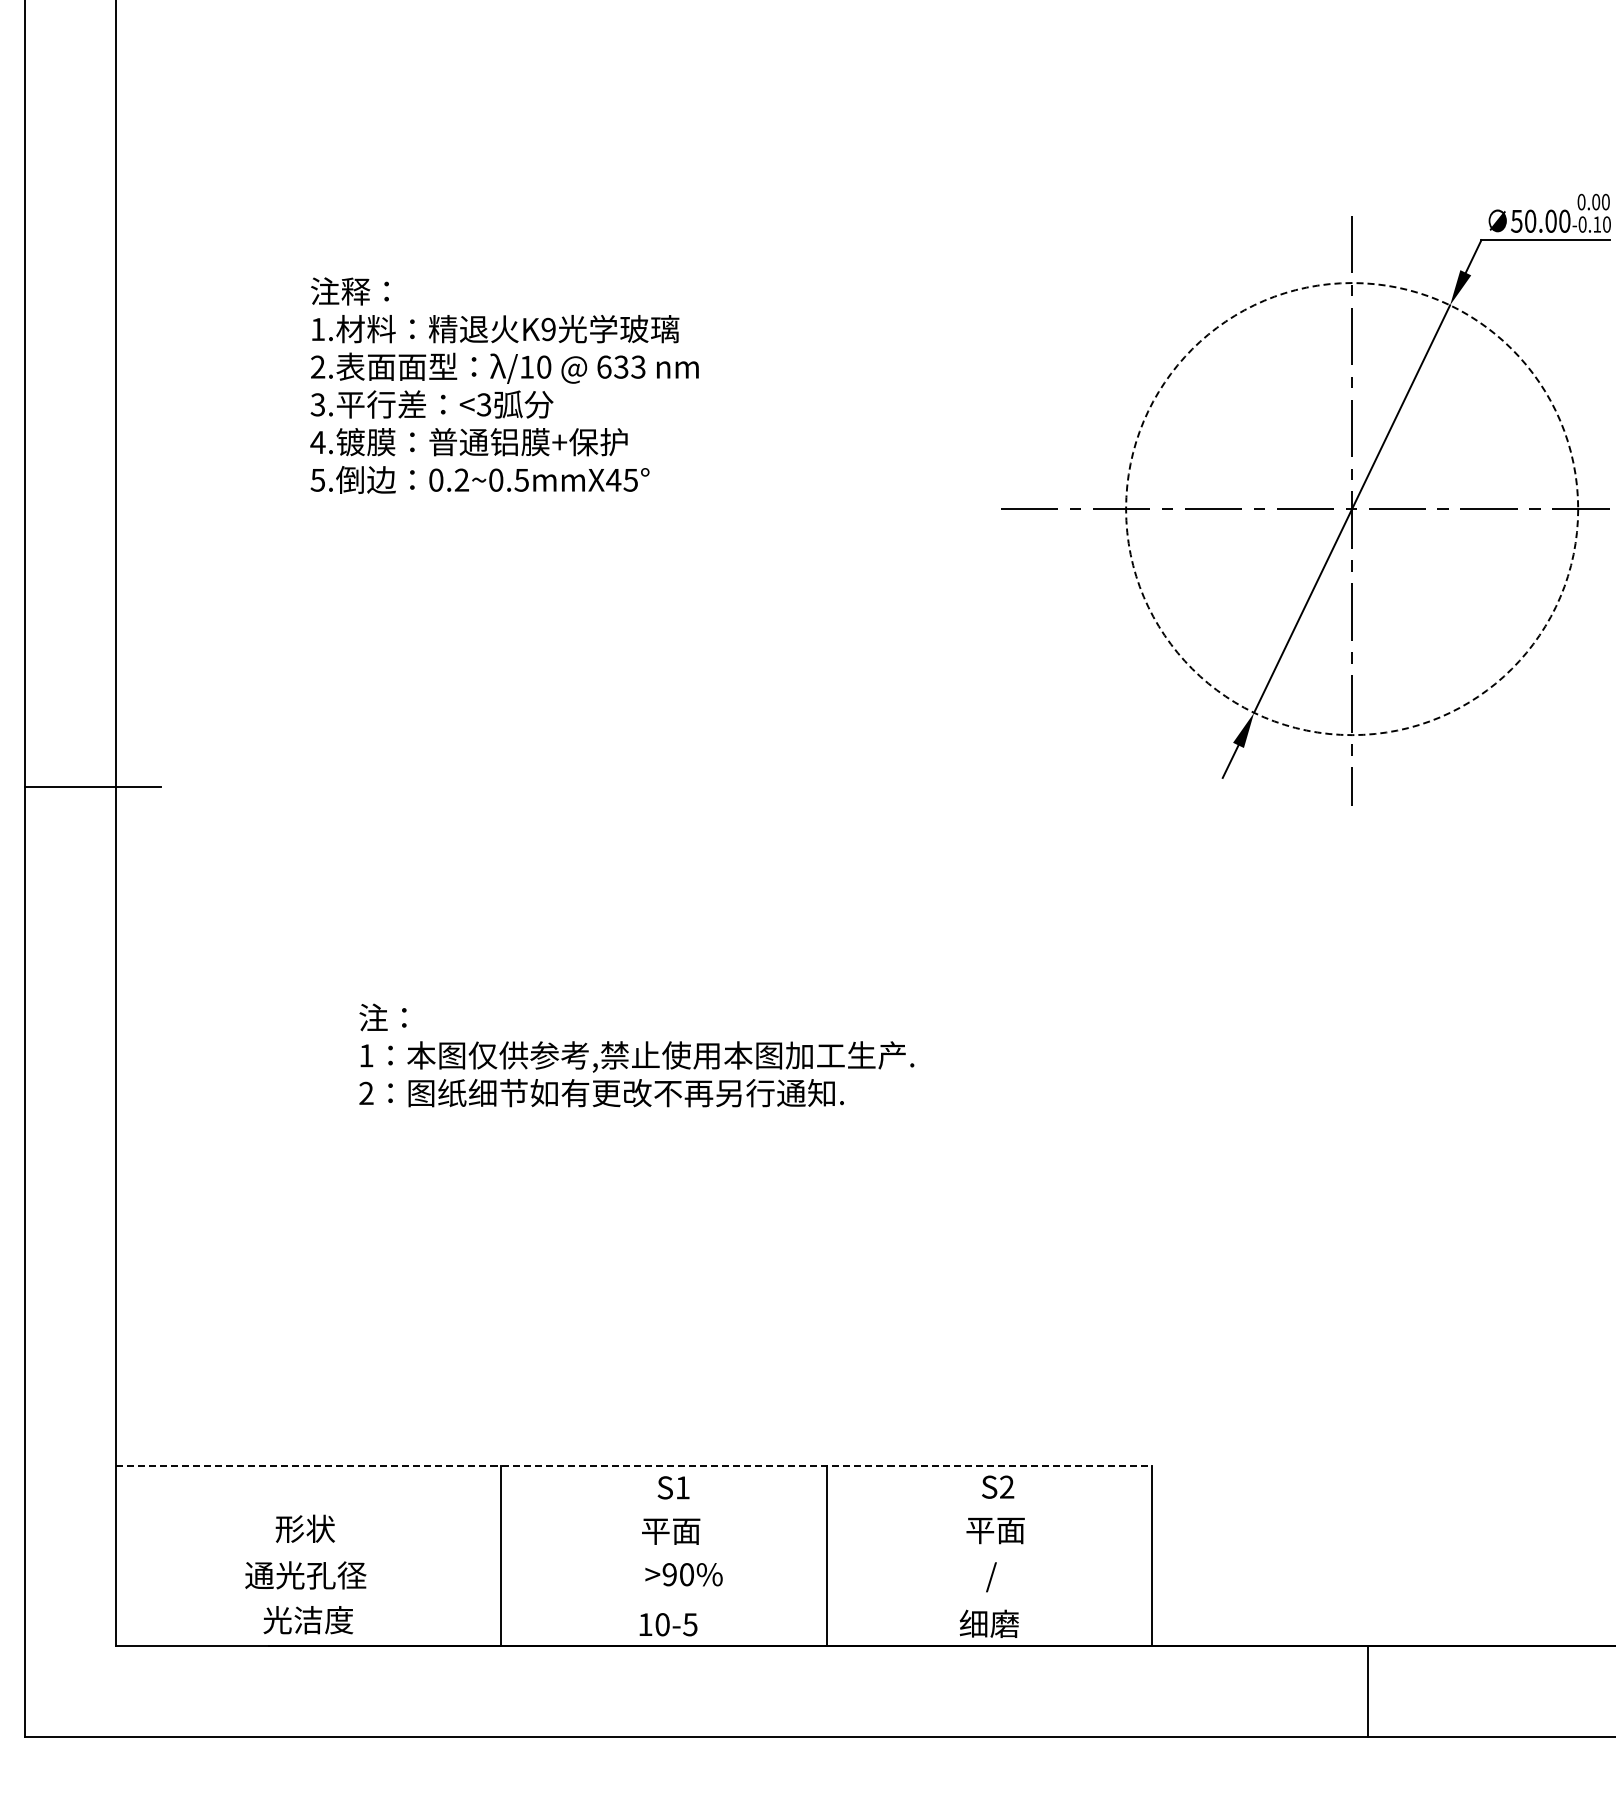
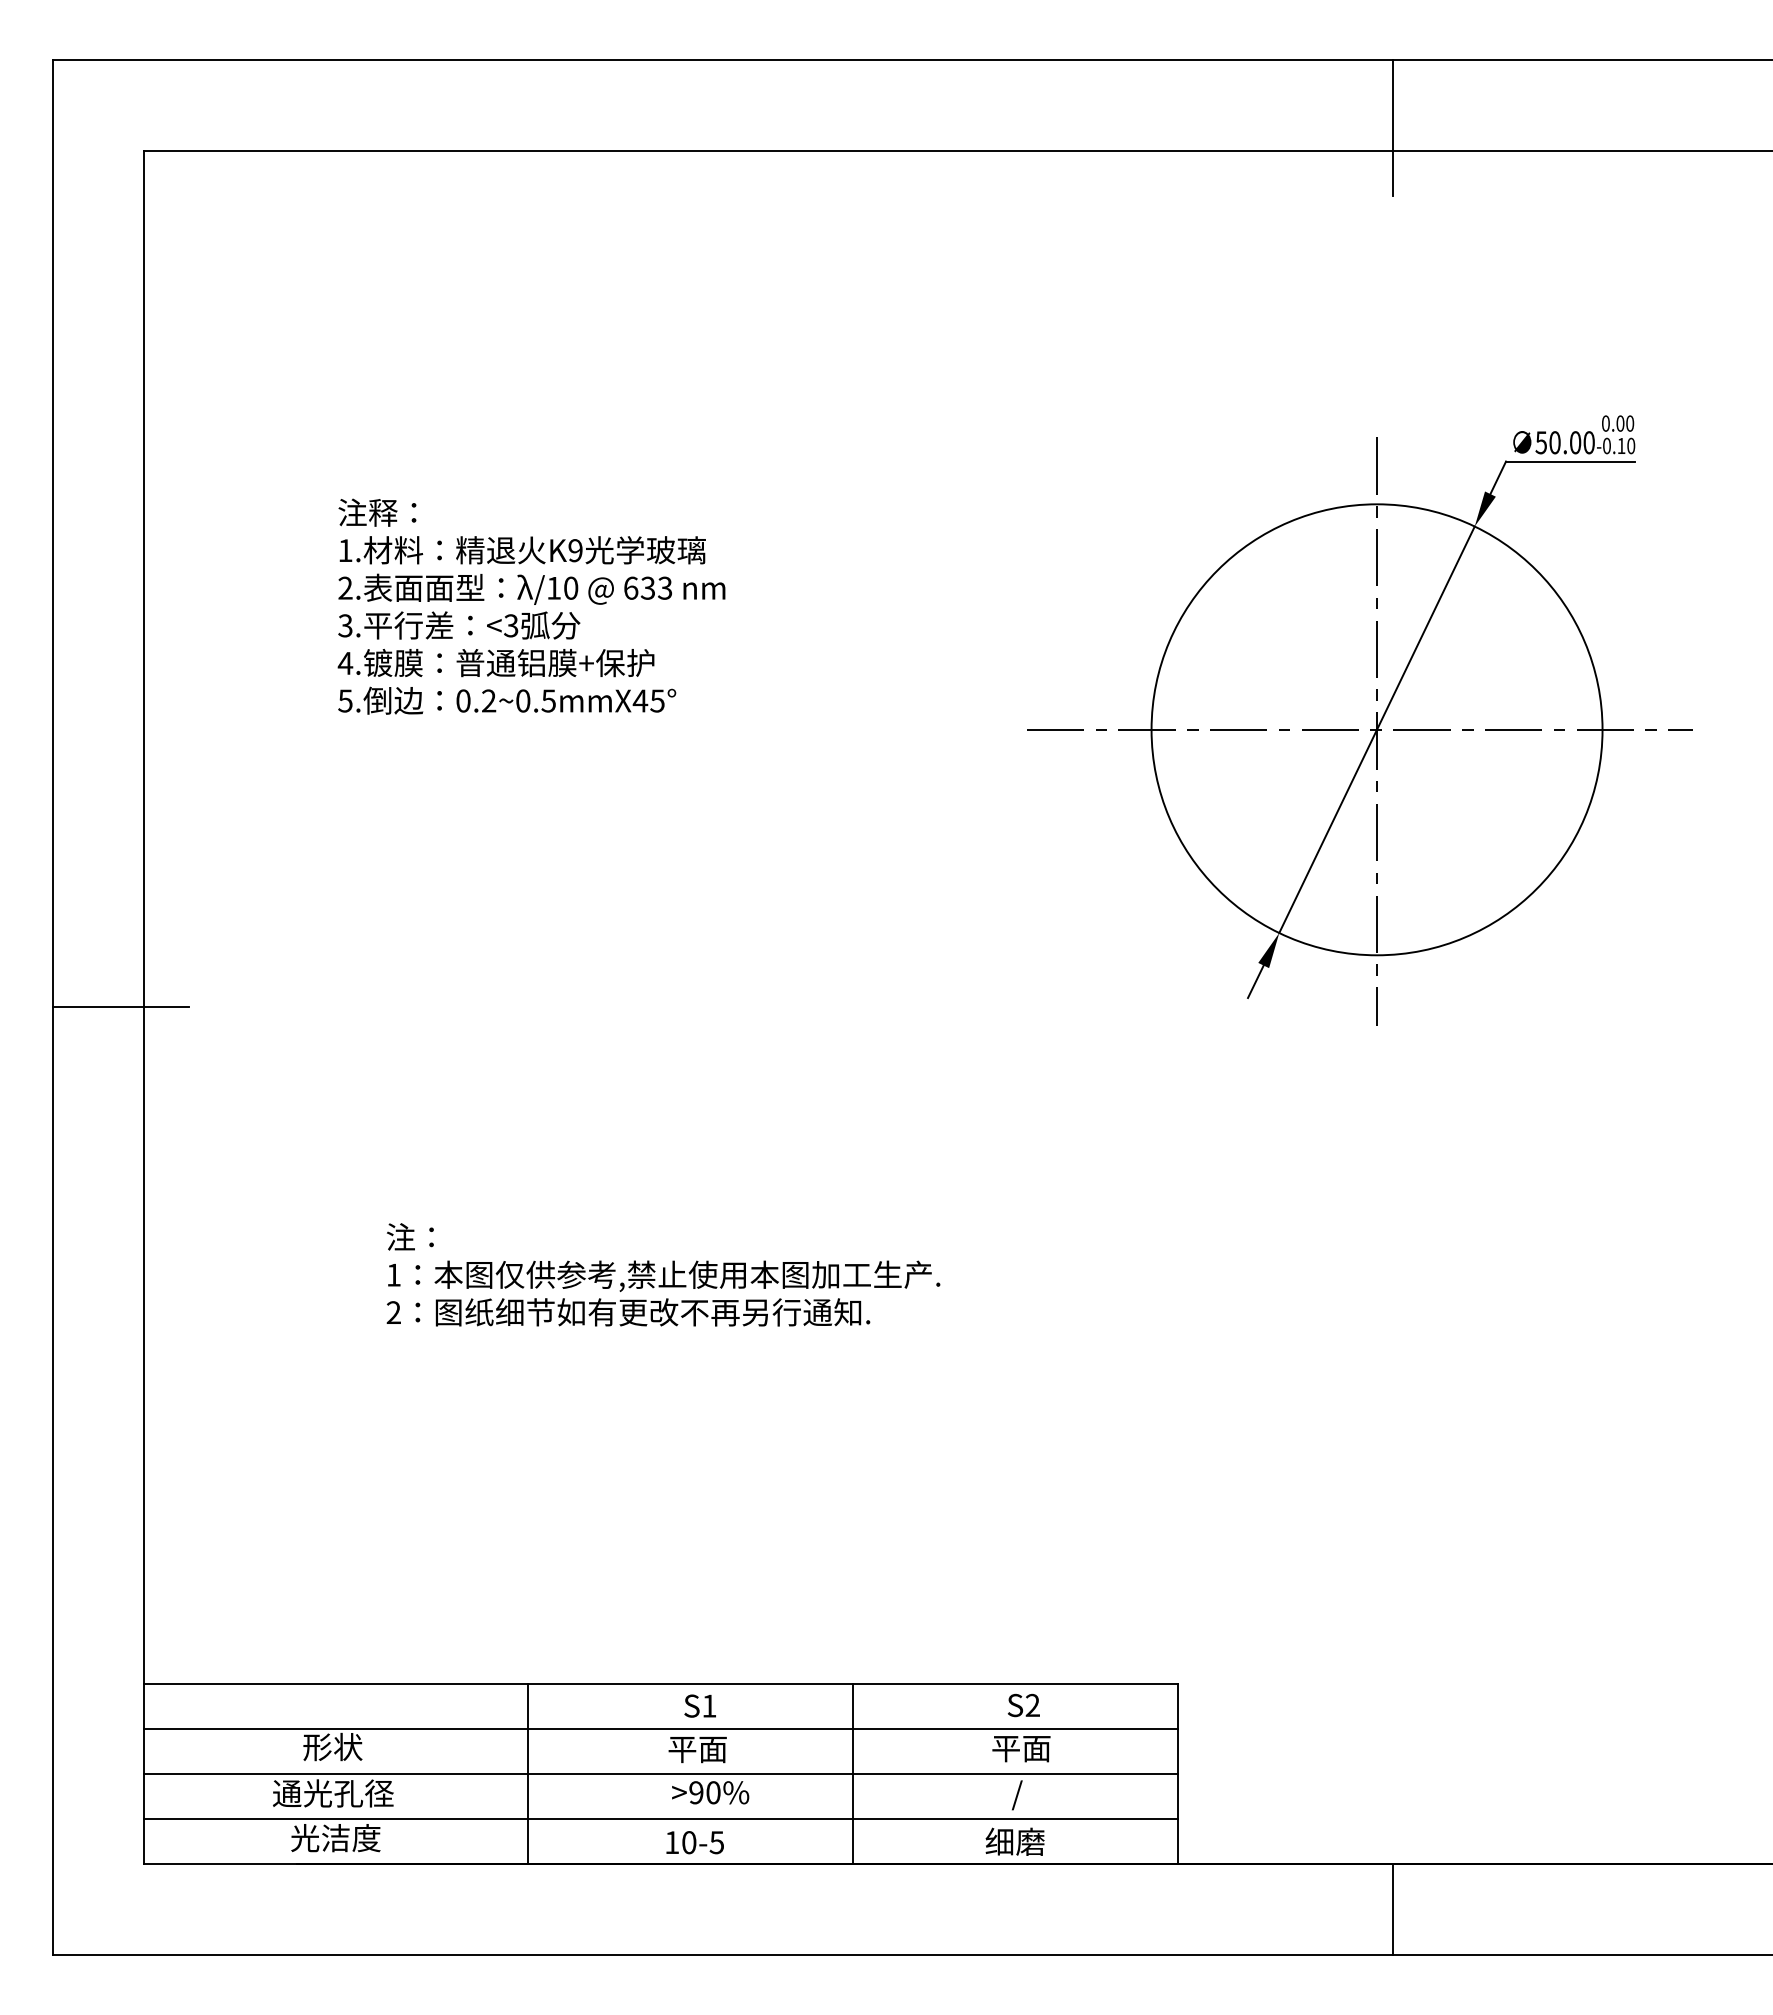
circle: (1351, 508) -> (1376, 729), dashed -> solid
line: (634, 1465) -> (661, 1683), dashed -> solid
line: (633, 1511) -> (660, 1729), added
line: (633, 1556) -> (660, 1774), added
line: (633, 1601) -> (660, 1819), added

